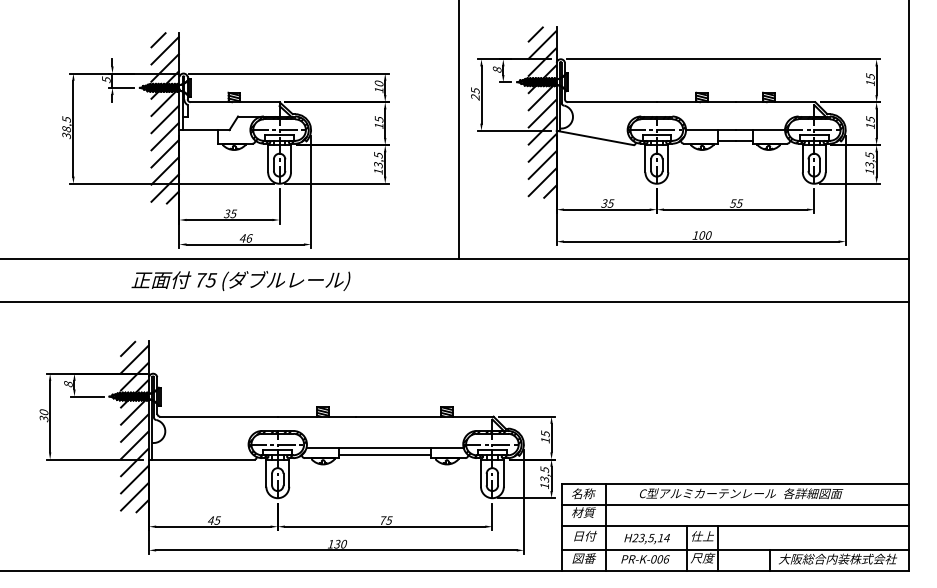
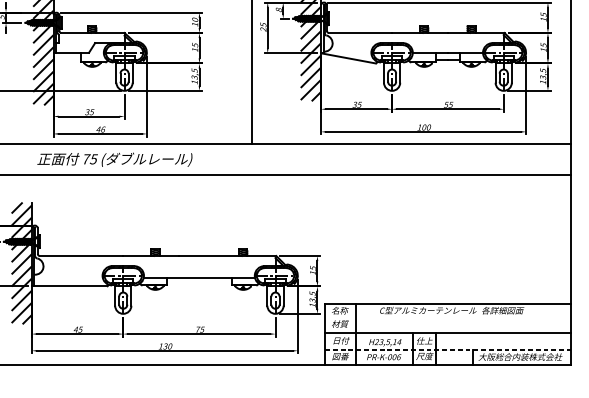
text: (240, 281) -> (114, 160), moved
line: (384, 455) -> (198, 283), removed
line: (735, 504) -> (447, 318), removed
line: (736, 549) -> (448, 350), solid -> dashed

